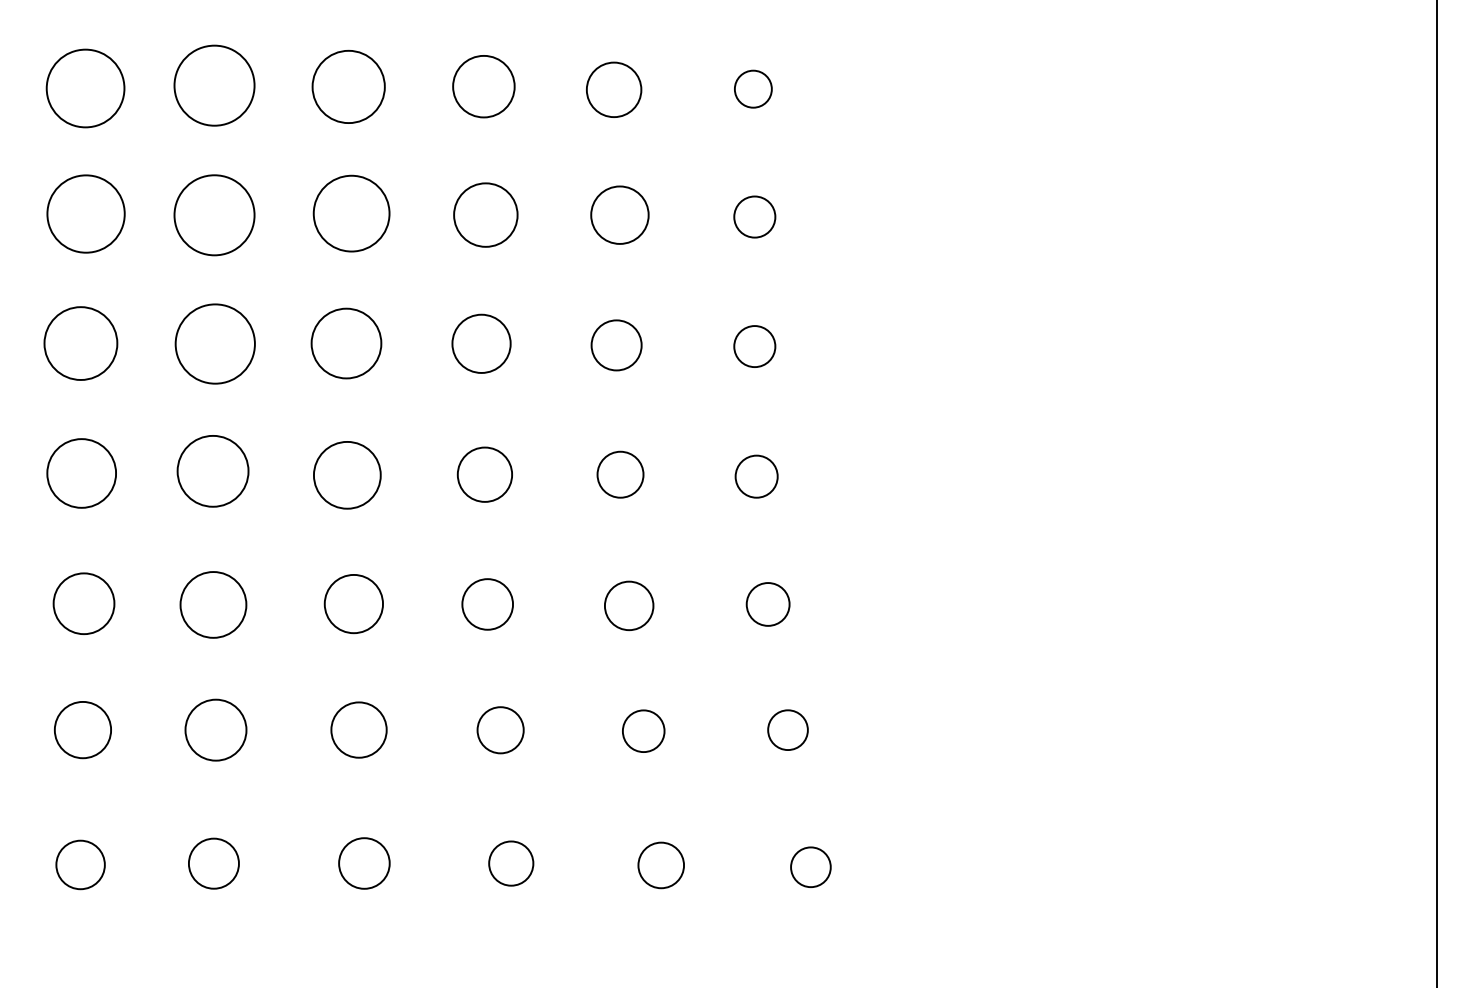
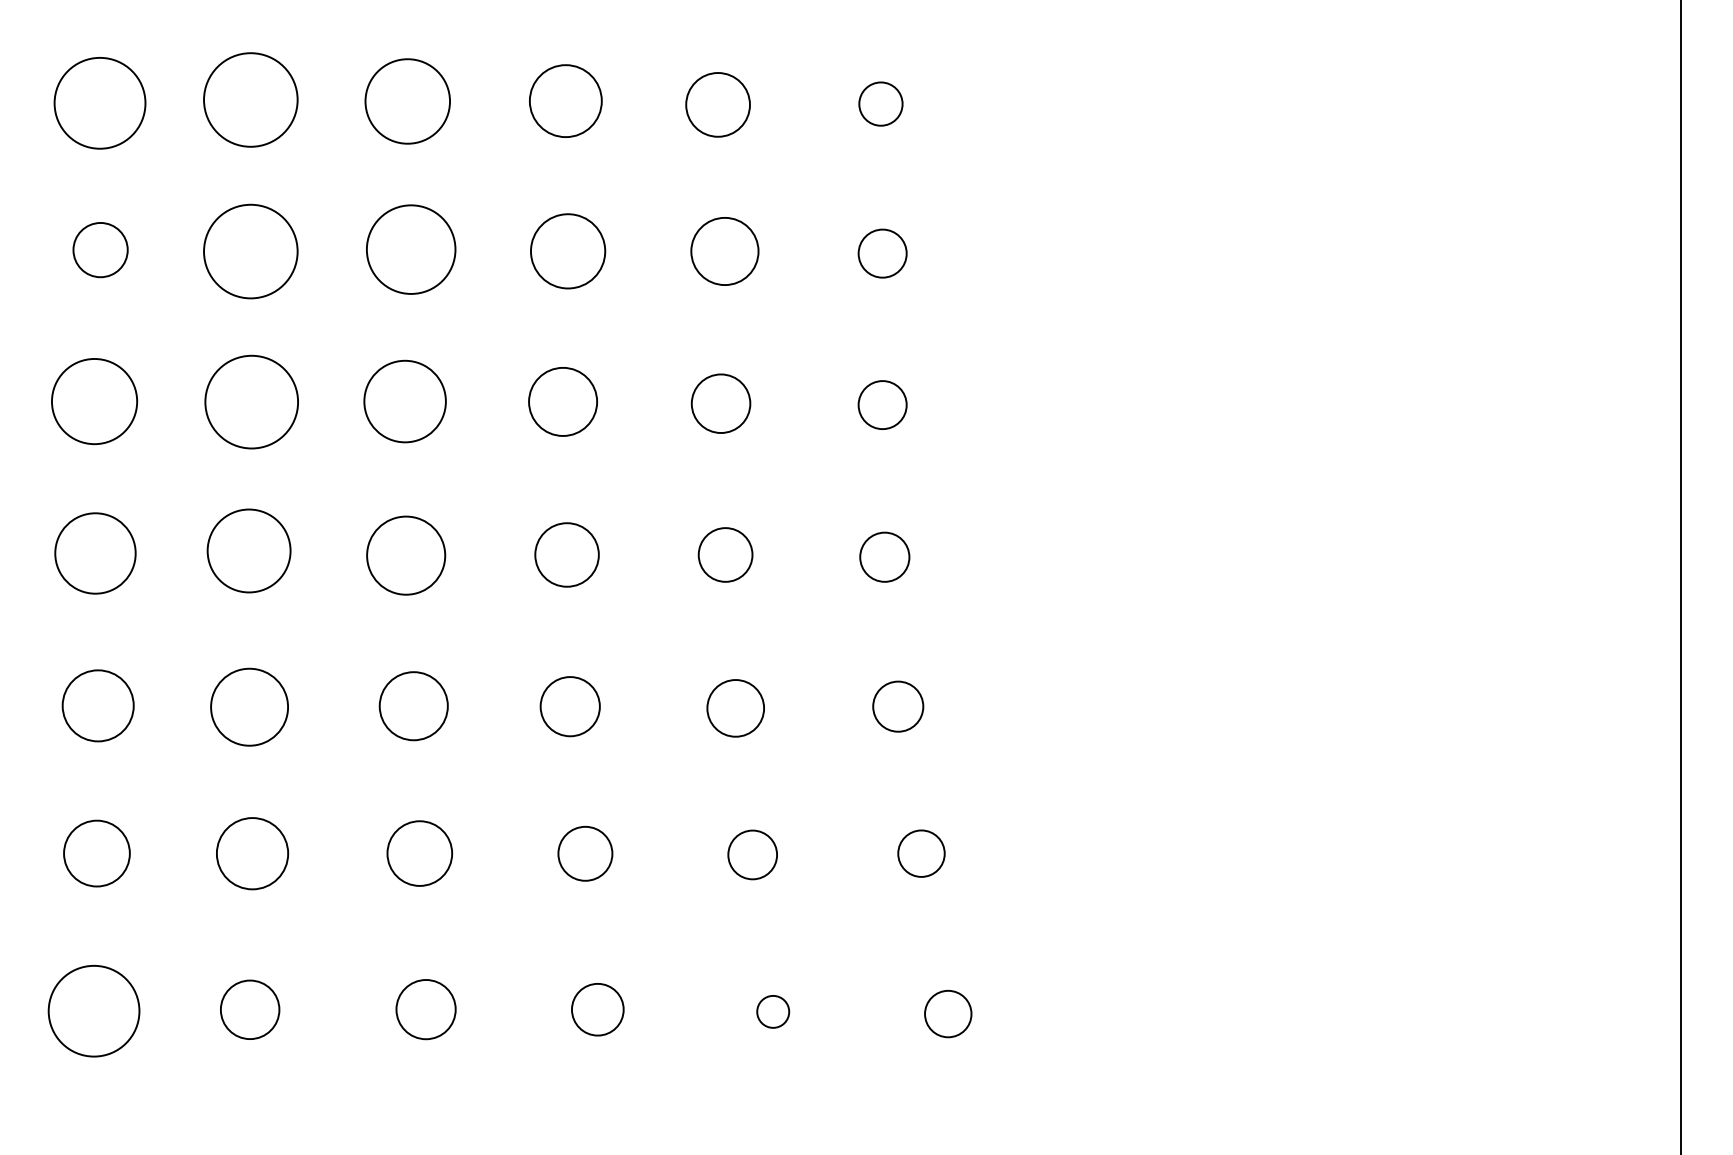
circle: (85, 213) -> (100, 249), size x0.6
circle: (80, 865) -> (94, 1011), size x1.6
circle: (660, 865) -> (772, 1011), size x0.6

